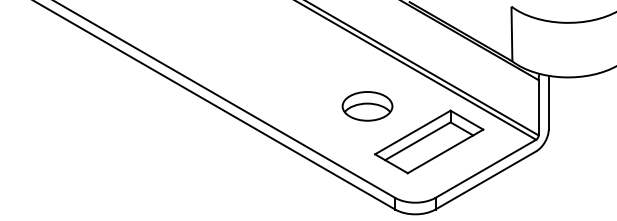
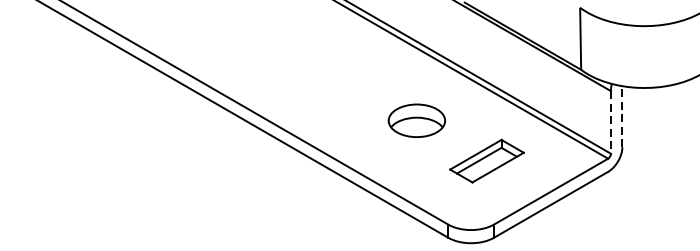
line: (548, 102) -> (622, 116), solid -> dashed
line: (538, 107) -> (610, 122), solid -> dashed
part: (429, 141) -> (487, 160), size x0.6

